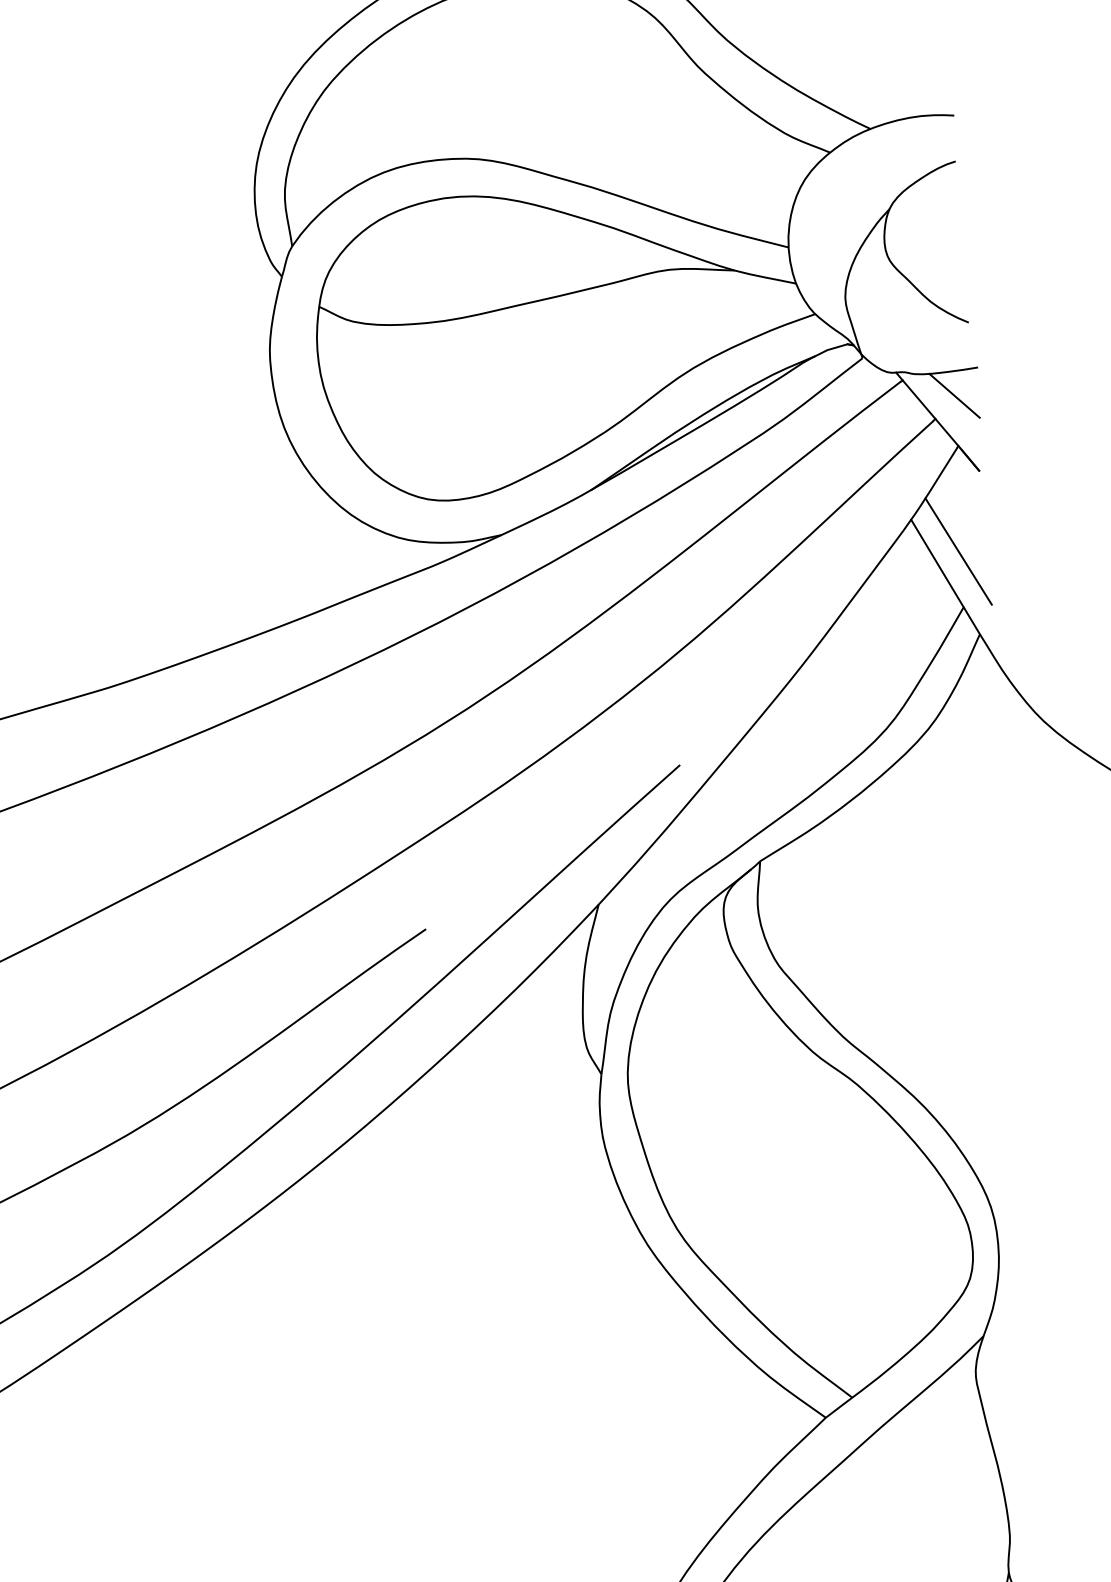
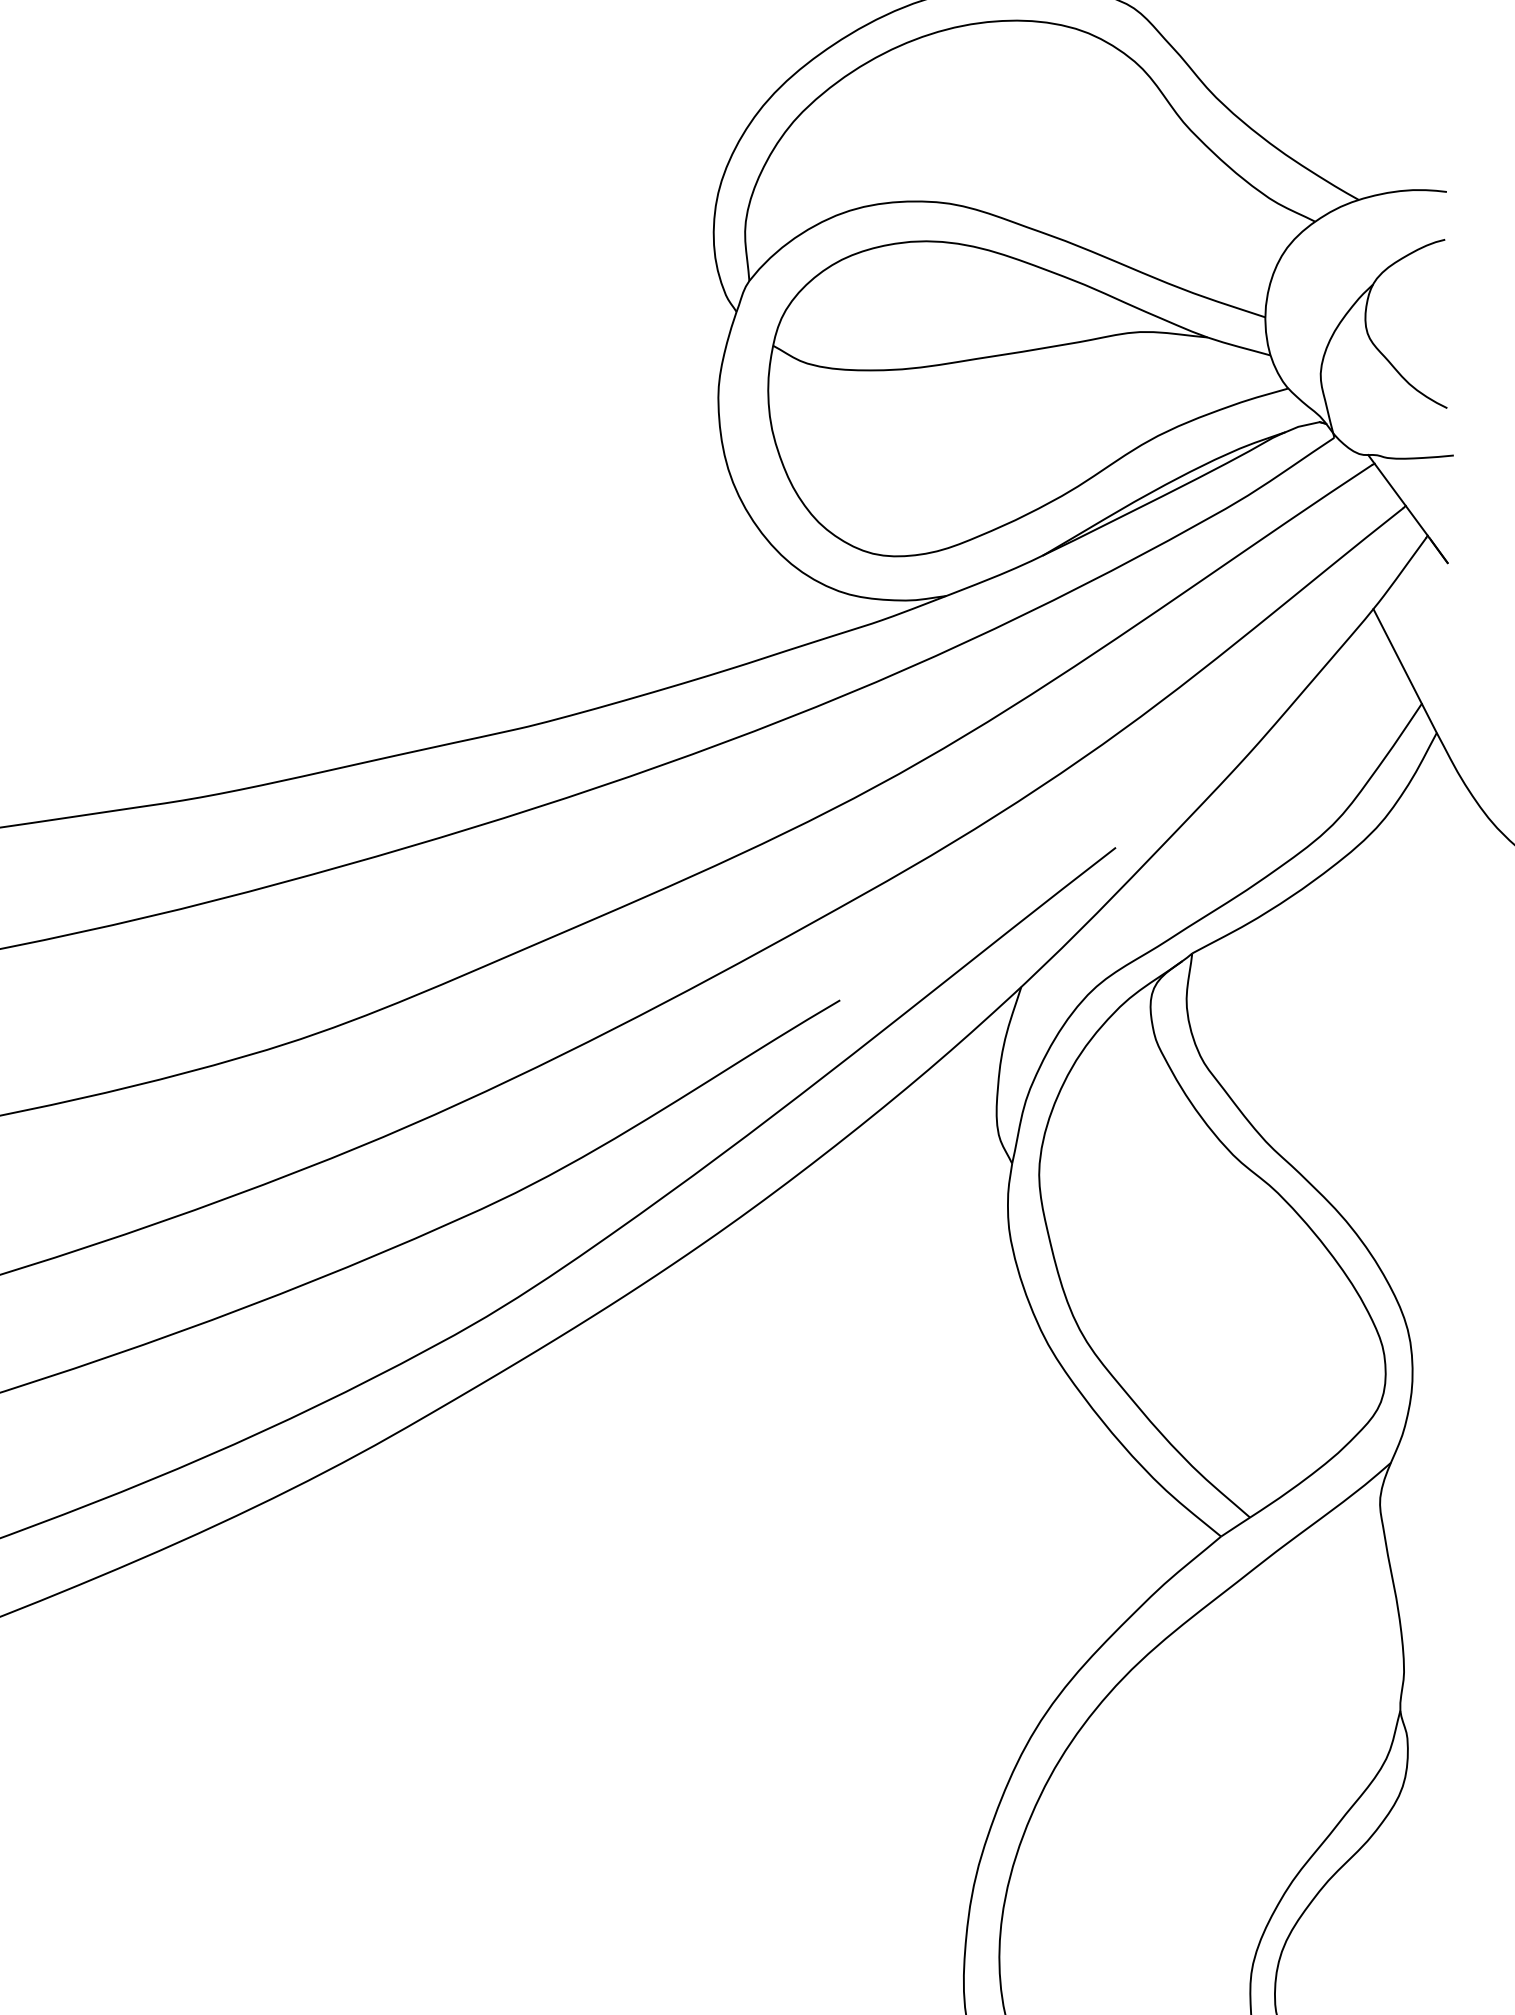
line: (954, 395) -> (1427, 482), removed
line: (958, 551) -> (1420, 645), removed

